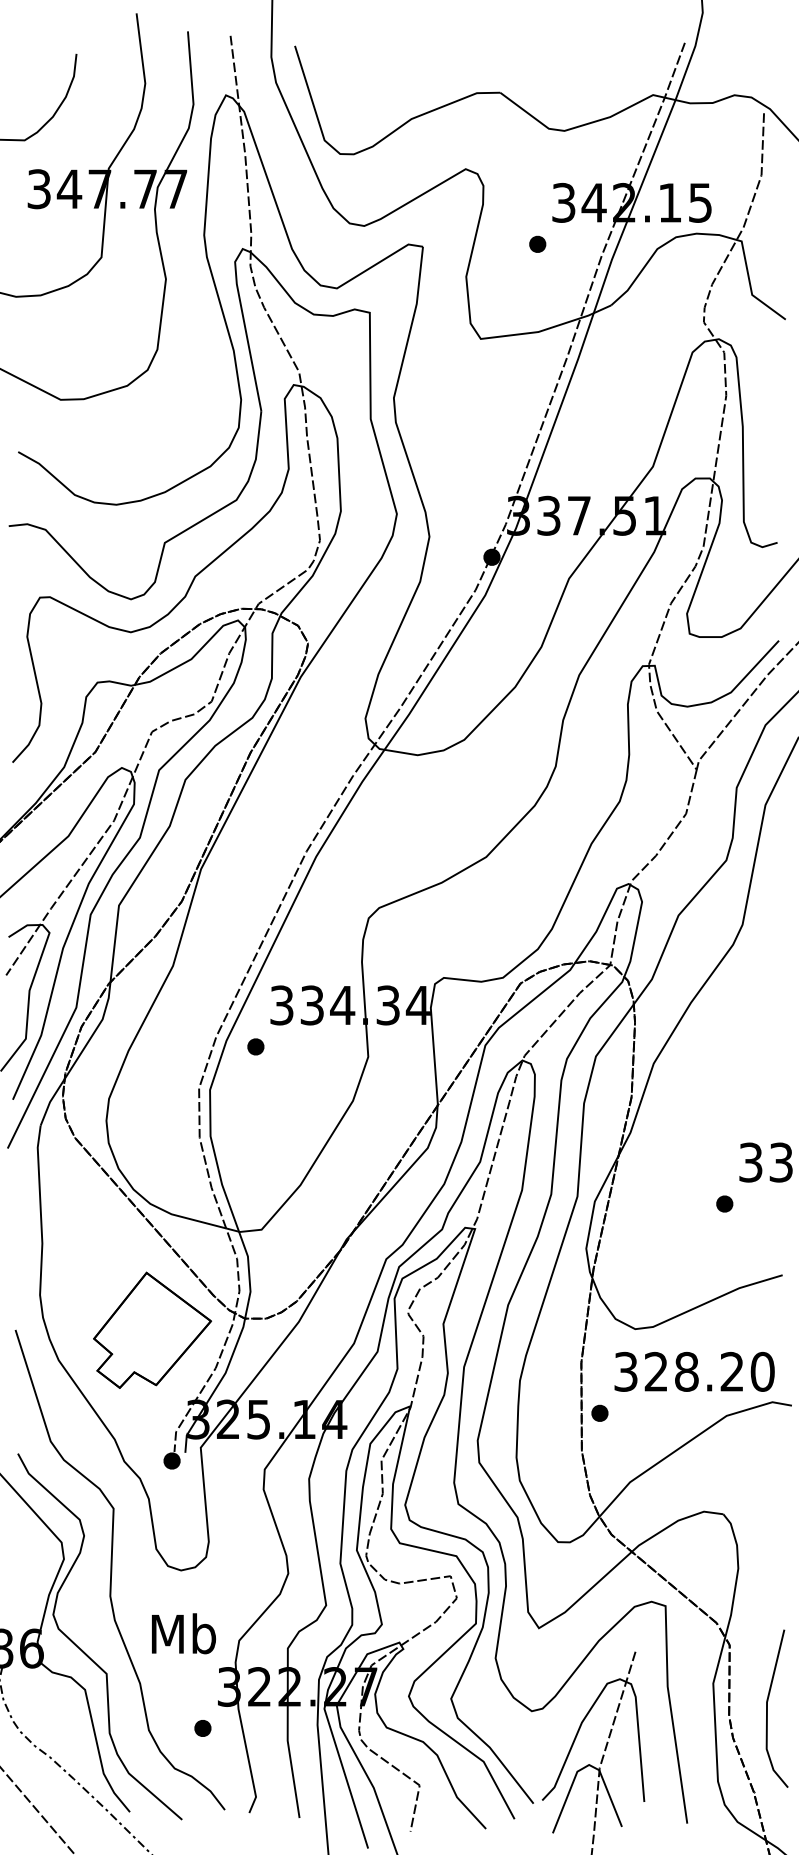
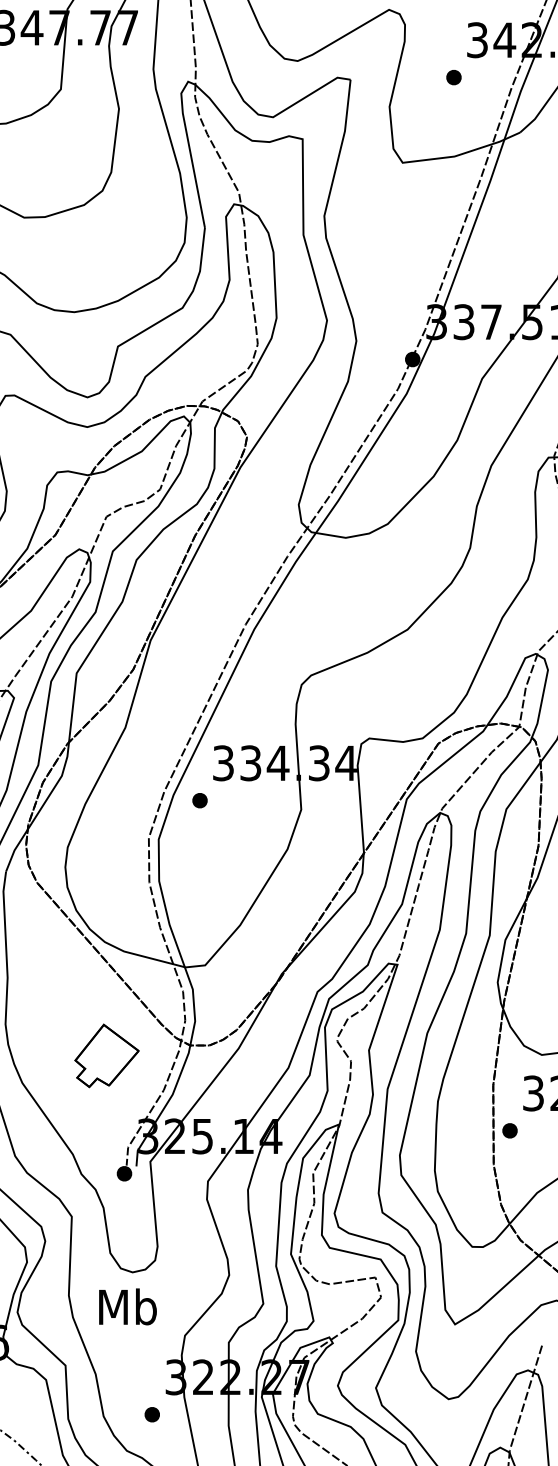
part: (152, 1329) -> (106, 1055), size x0.6
text: (183, 1633) -> (127, 1306), moved

